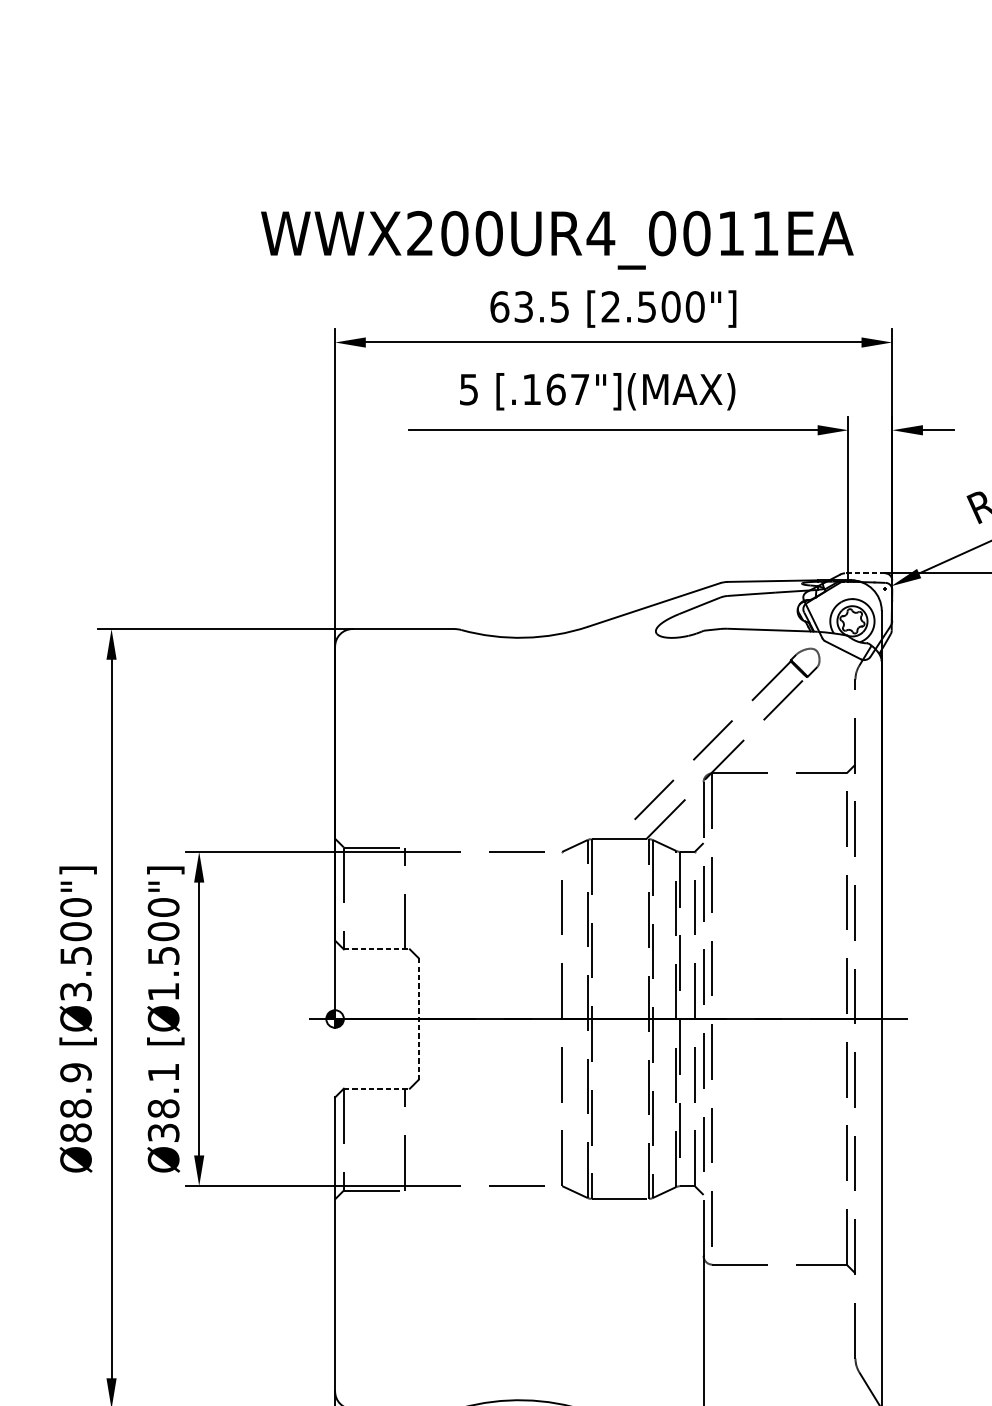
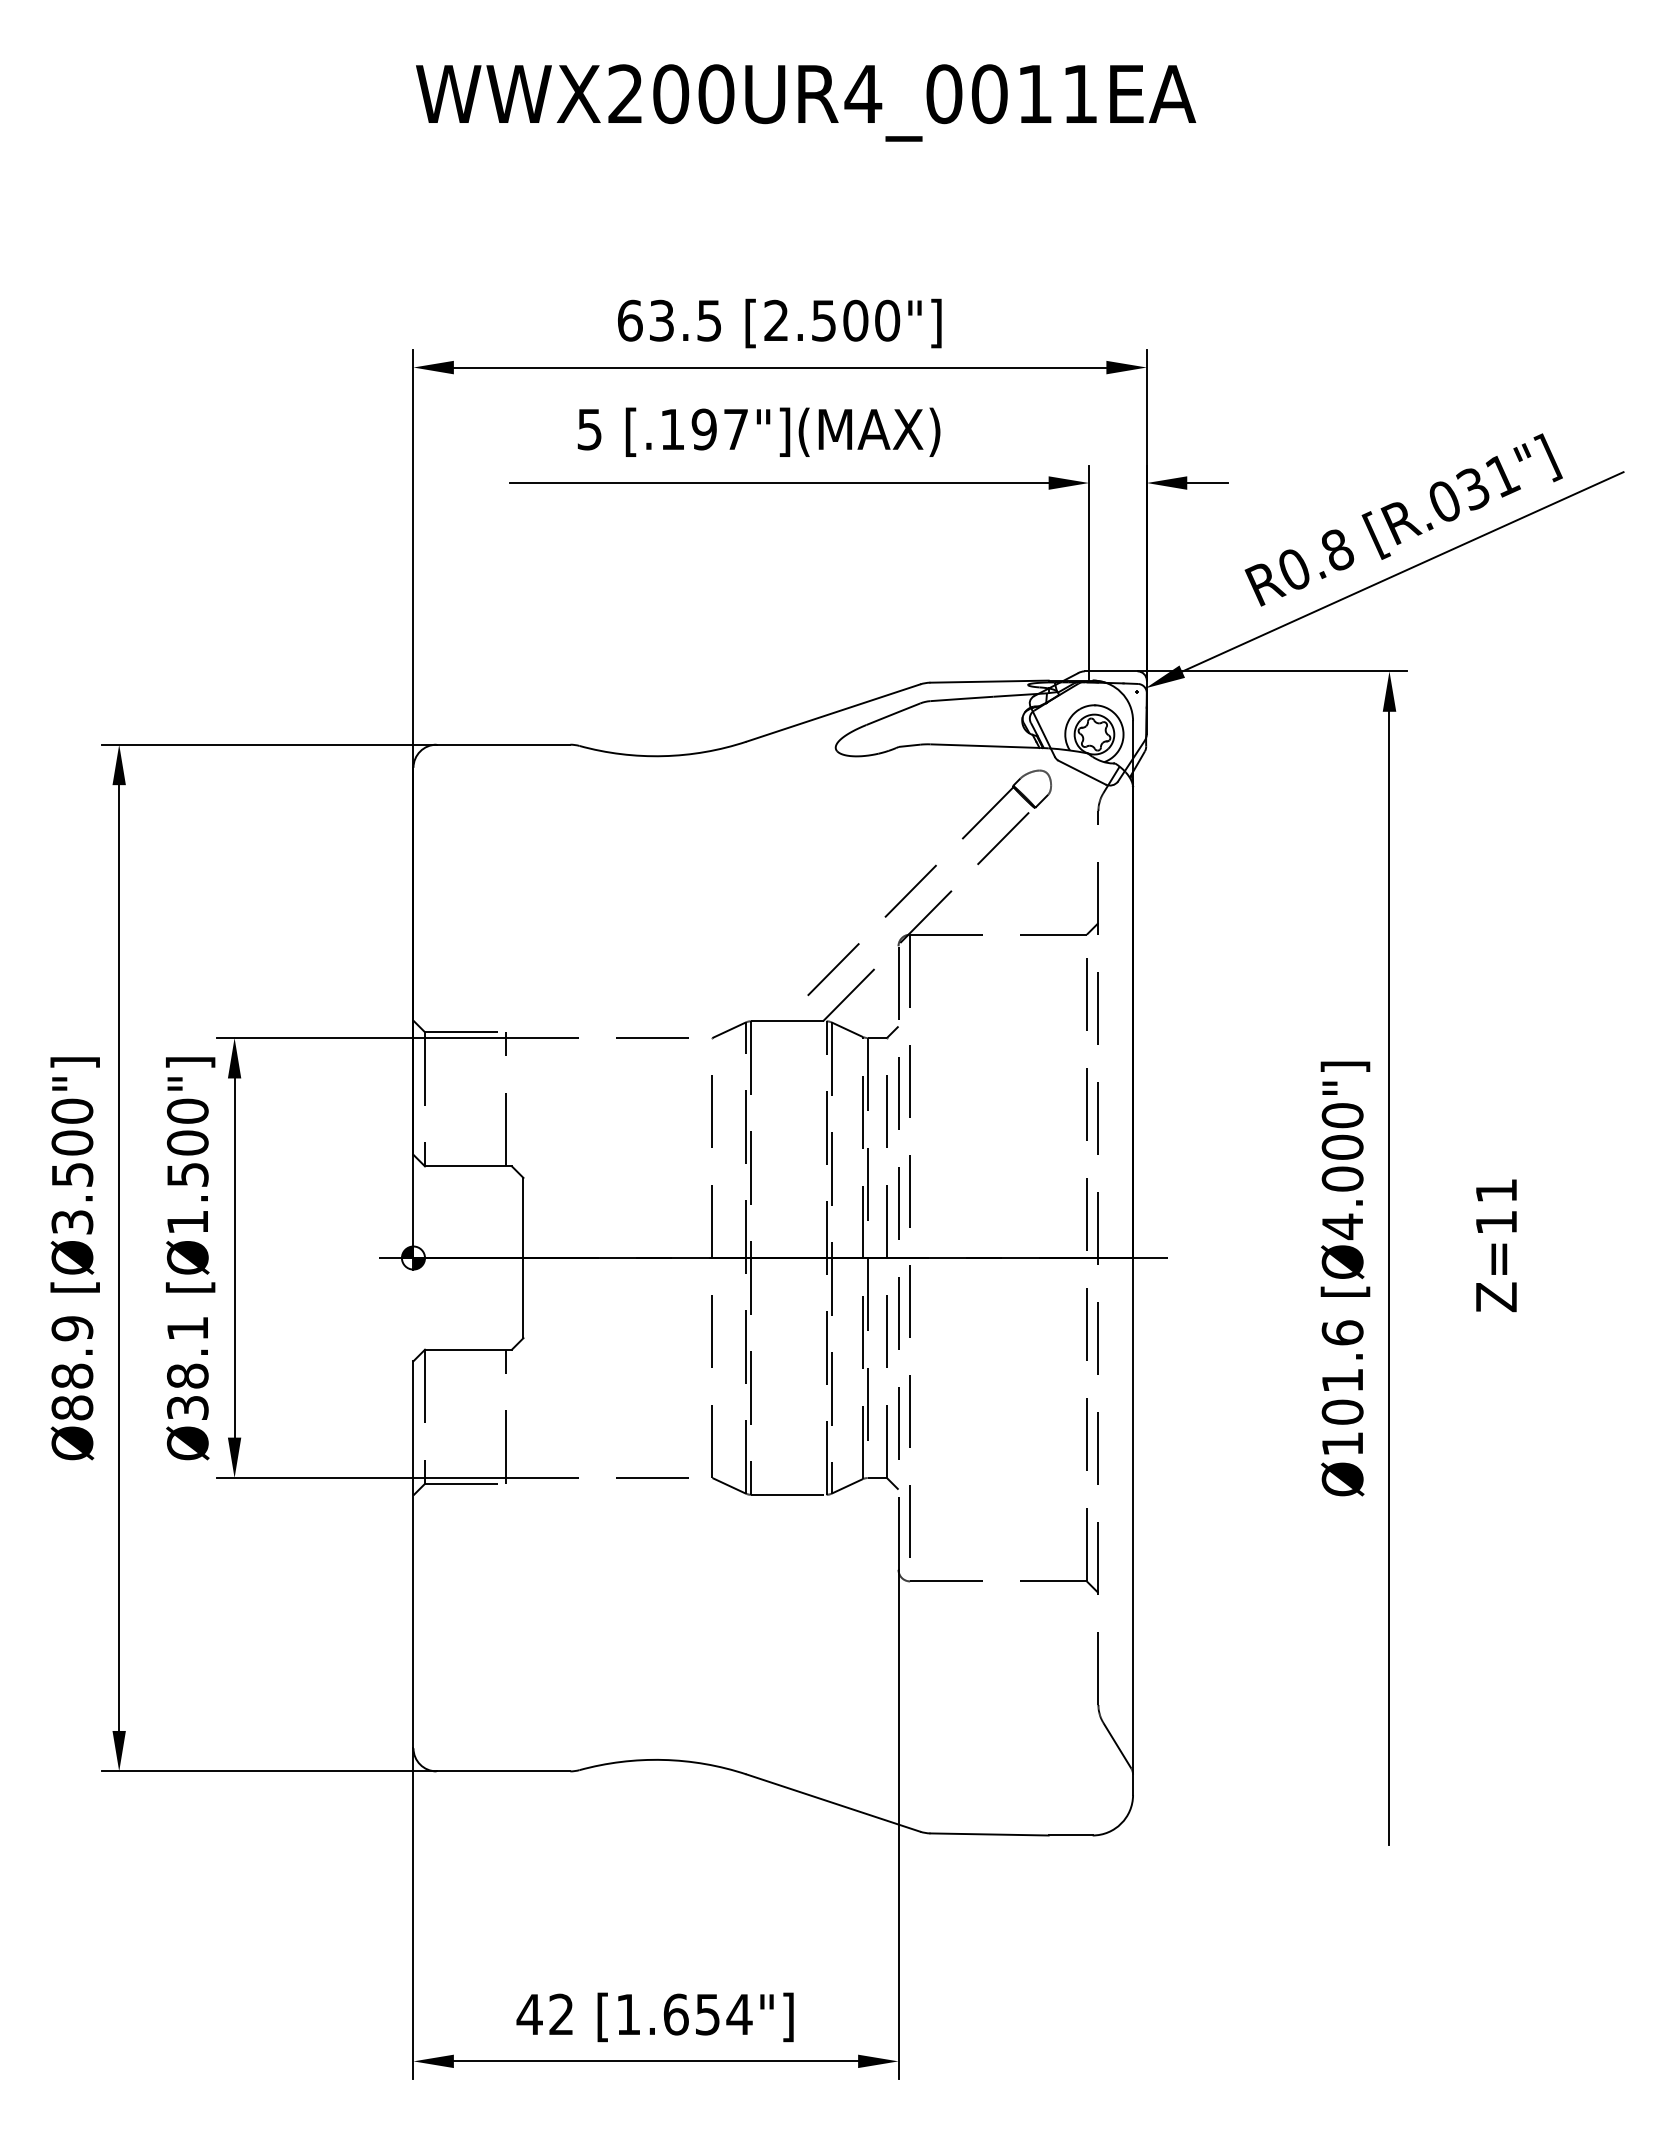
text: (557, 239) -> (806, 102), moved
text: (556, 389) -> (704, 429), [.167"](MAX) -> [.197"](MAX)
line: (864, 573) -> (1110, 671), dashed -> solid
line: (376, 949) -> (468, 1166), dashed -> solid
line: (418, 1019) -> (523, 1258), dashed -> solid
line: (376, 1088) -> (468, 1349), dashed -> solid

